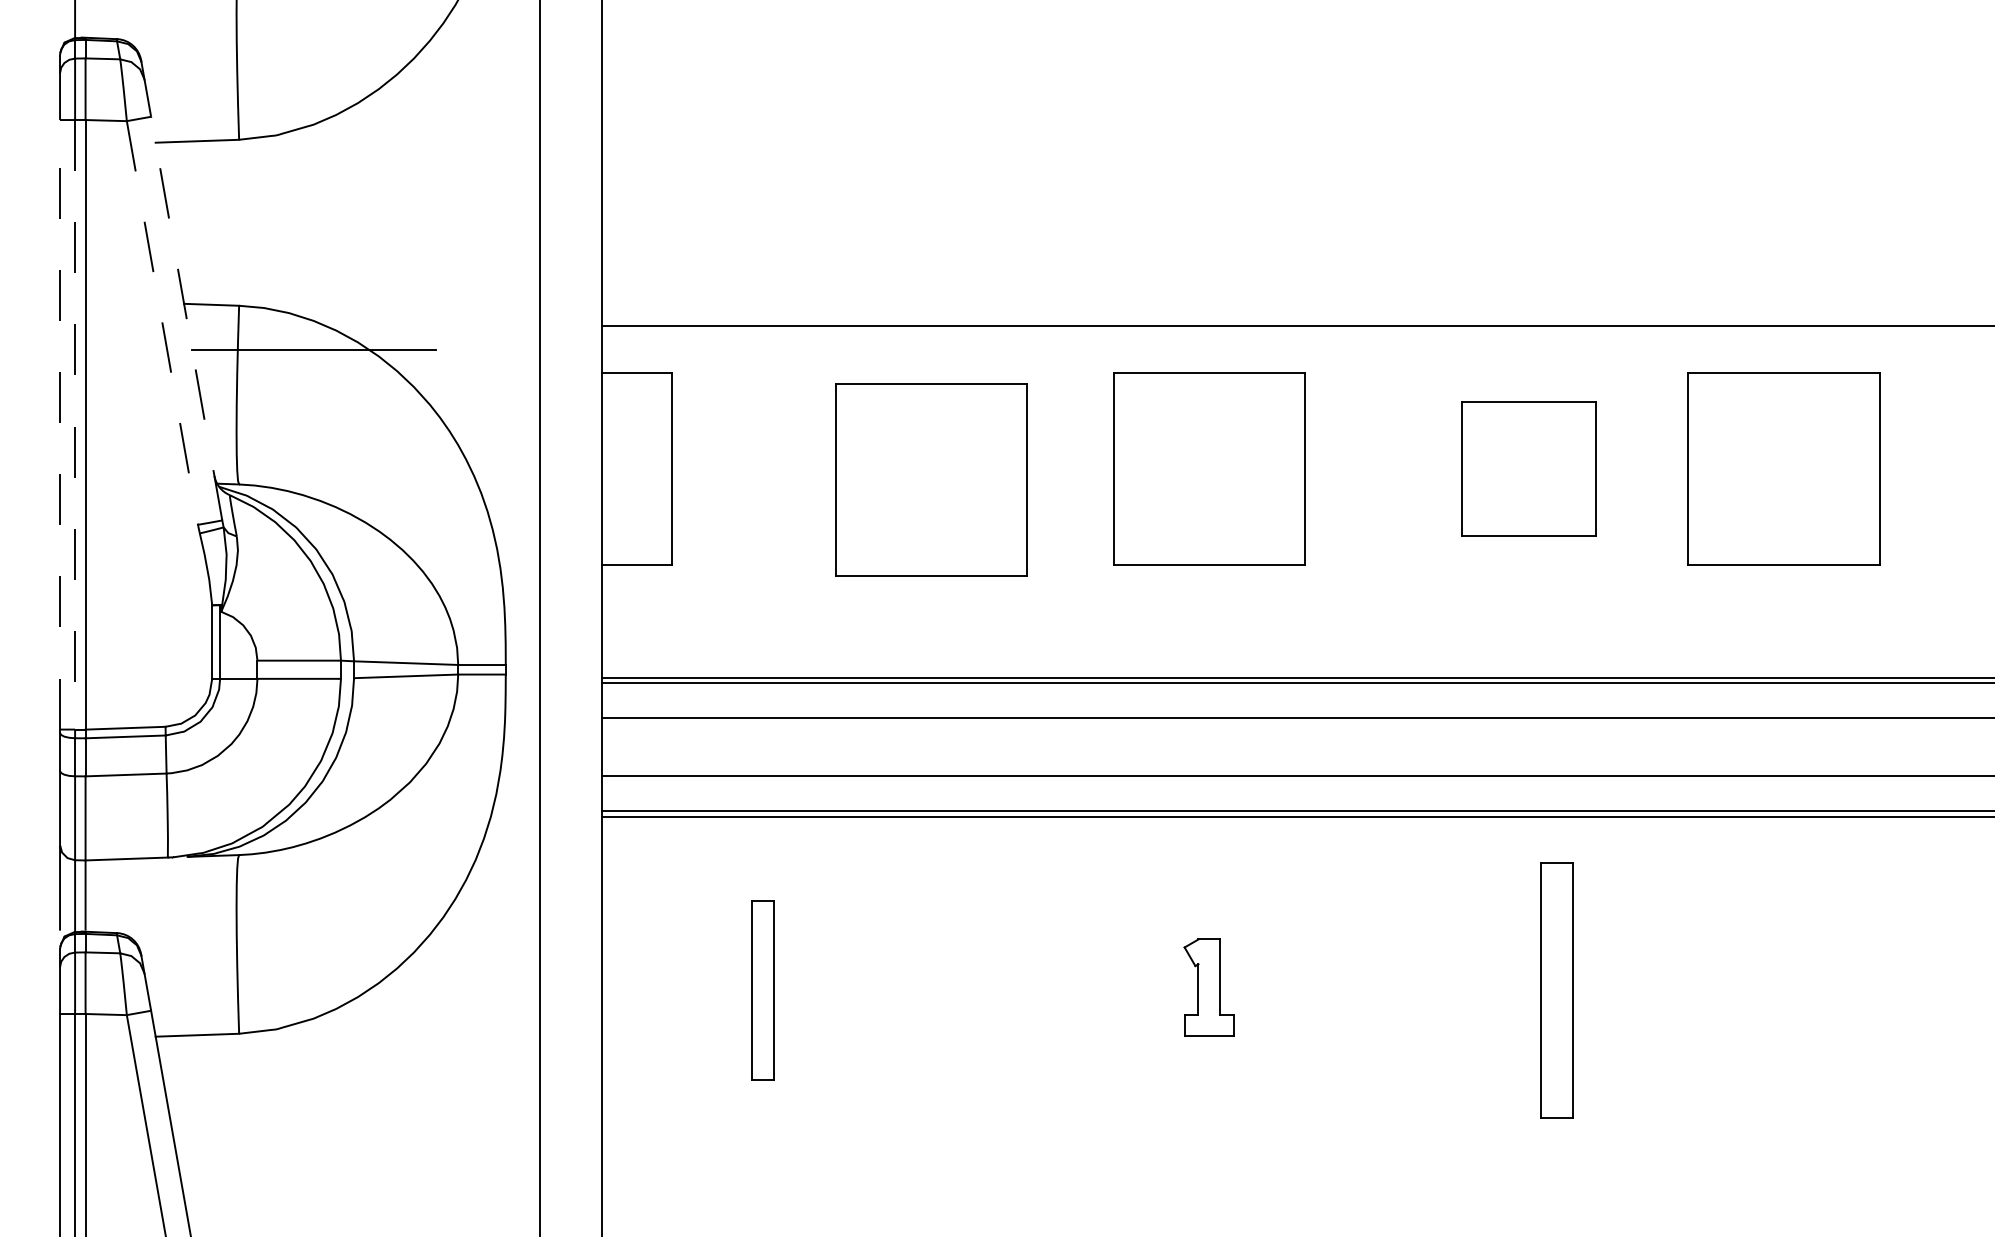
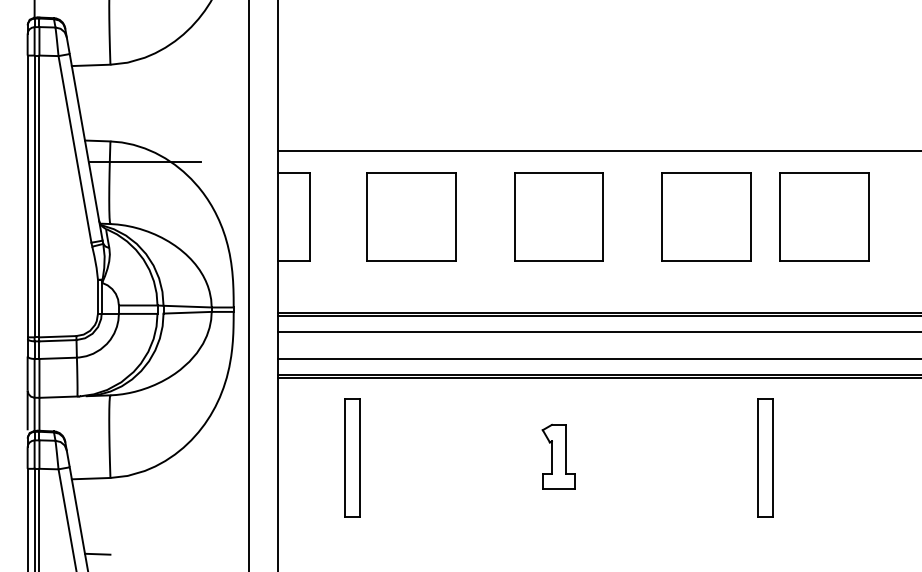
line: (187, 318) -> (86, 147), dashed -> solid
line: (161, 323) -> (74, 149), dashed -> solid
line: (59, 424) -> (27, 196), dashed -> solid
line: (74, 424) -> (34, 196), dashed -> solid
part: (1528, 468) -> (706, 216), size x1.43
part: (931, 478) -> (411, 216), moved
part: (1208, 987) -> (558, 456), size x1.43
part: (762, 989) -> (352, 457), size x1.43
part: (1556, 989) -> (765, 457), moved
line: (211, 1197) -> (97, 553), added

